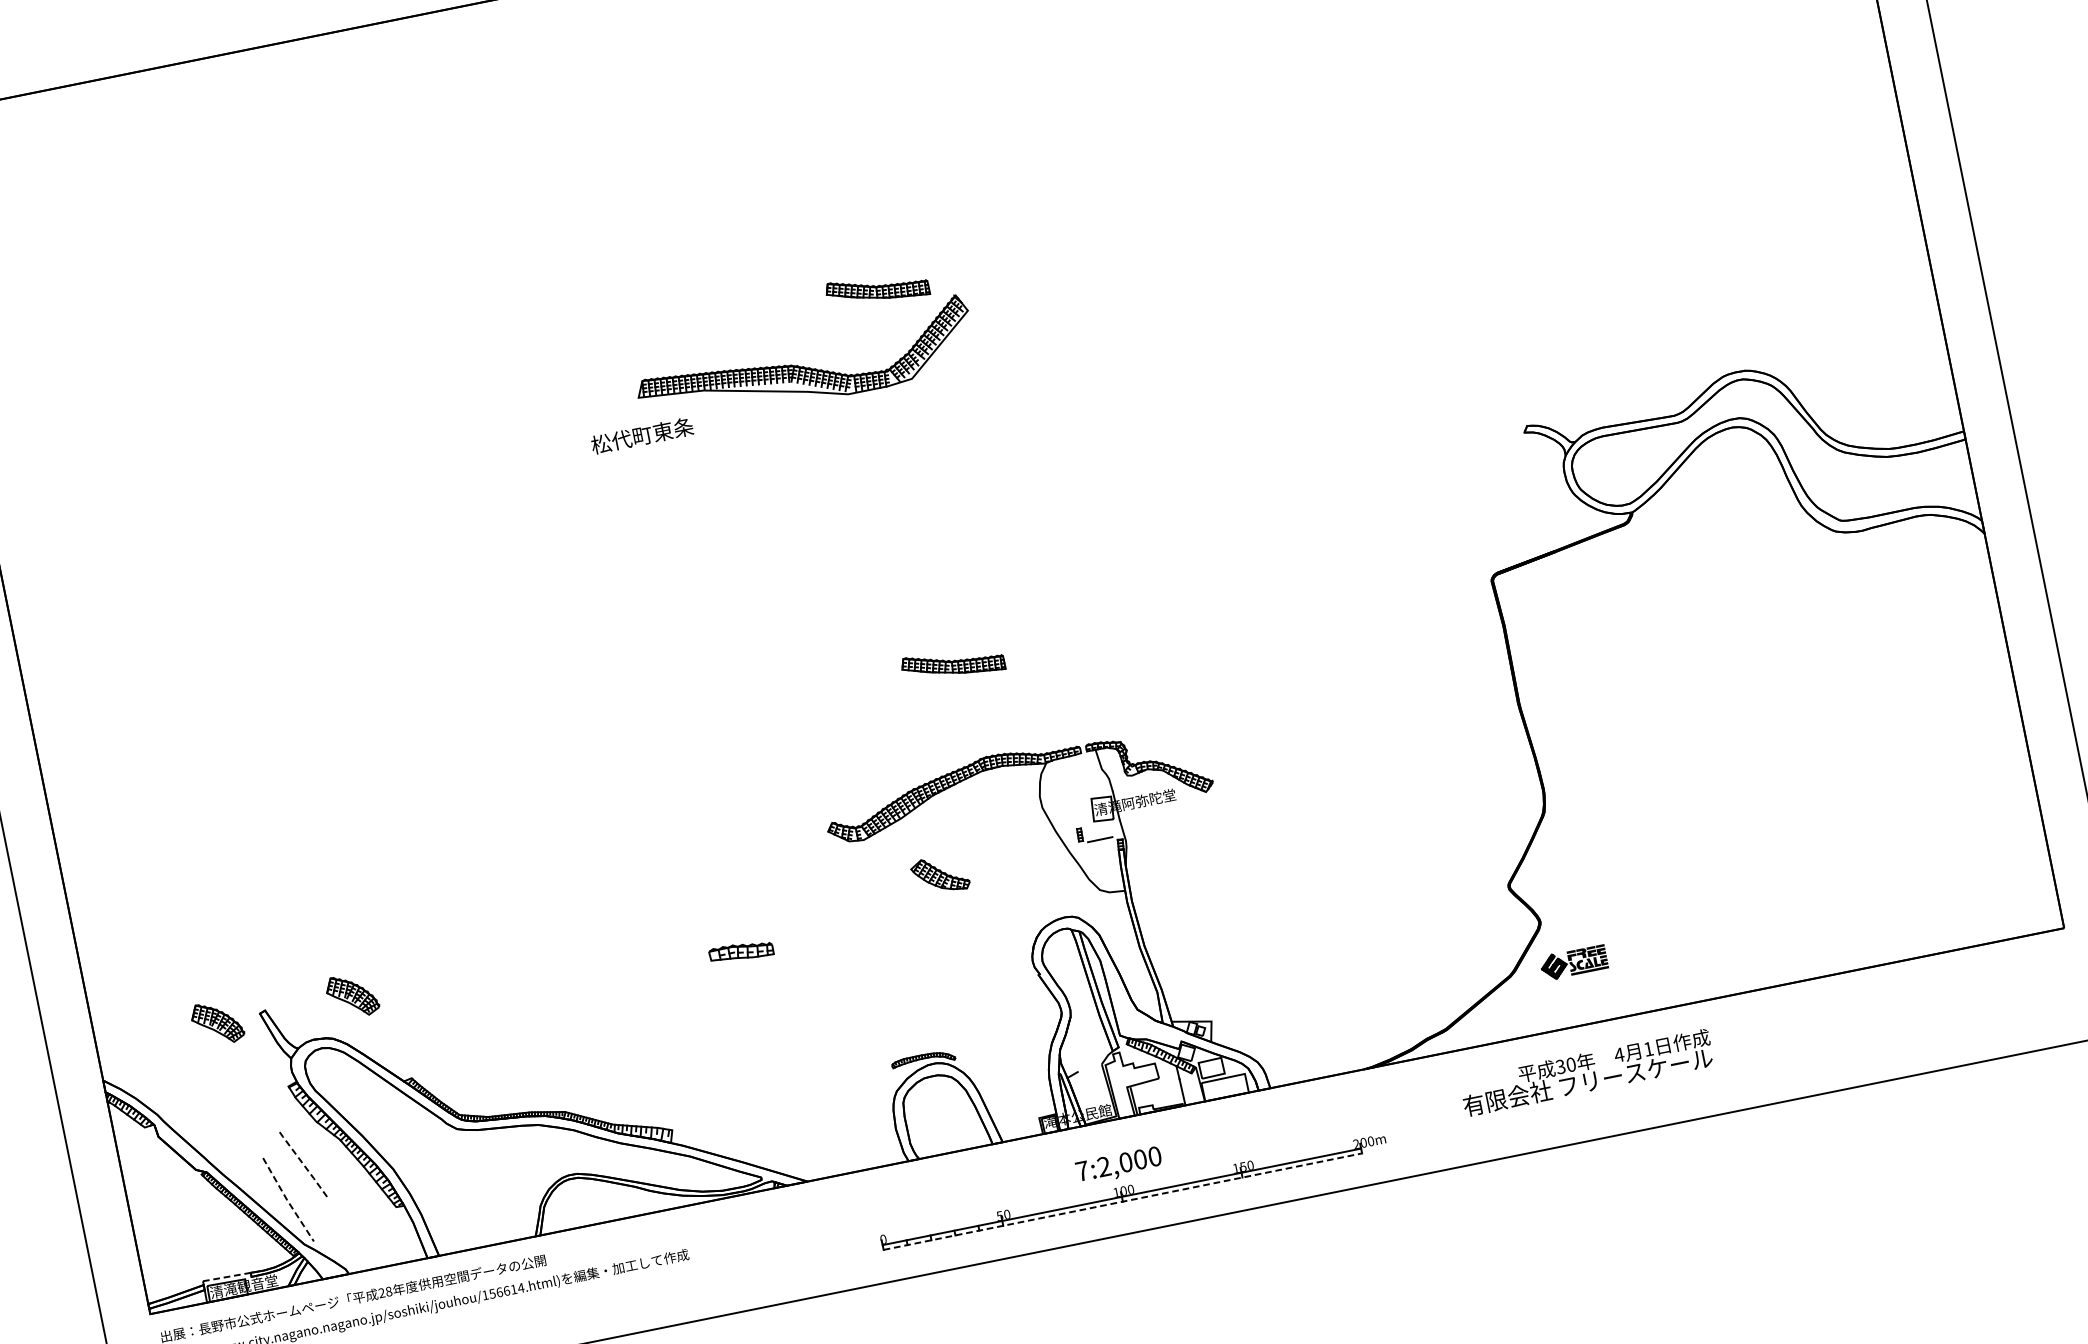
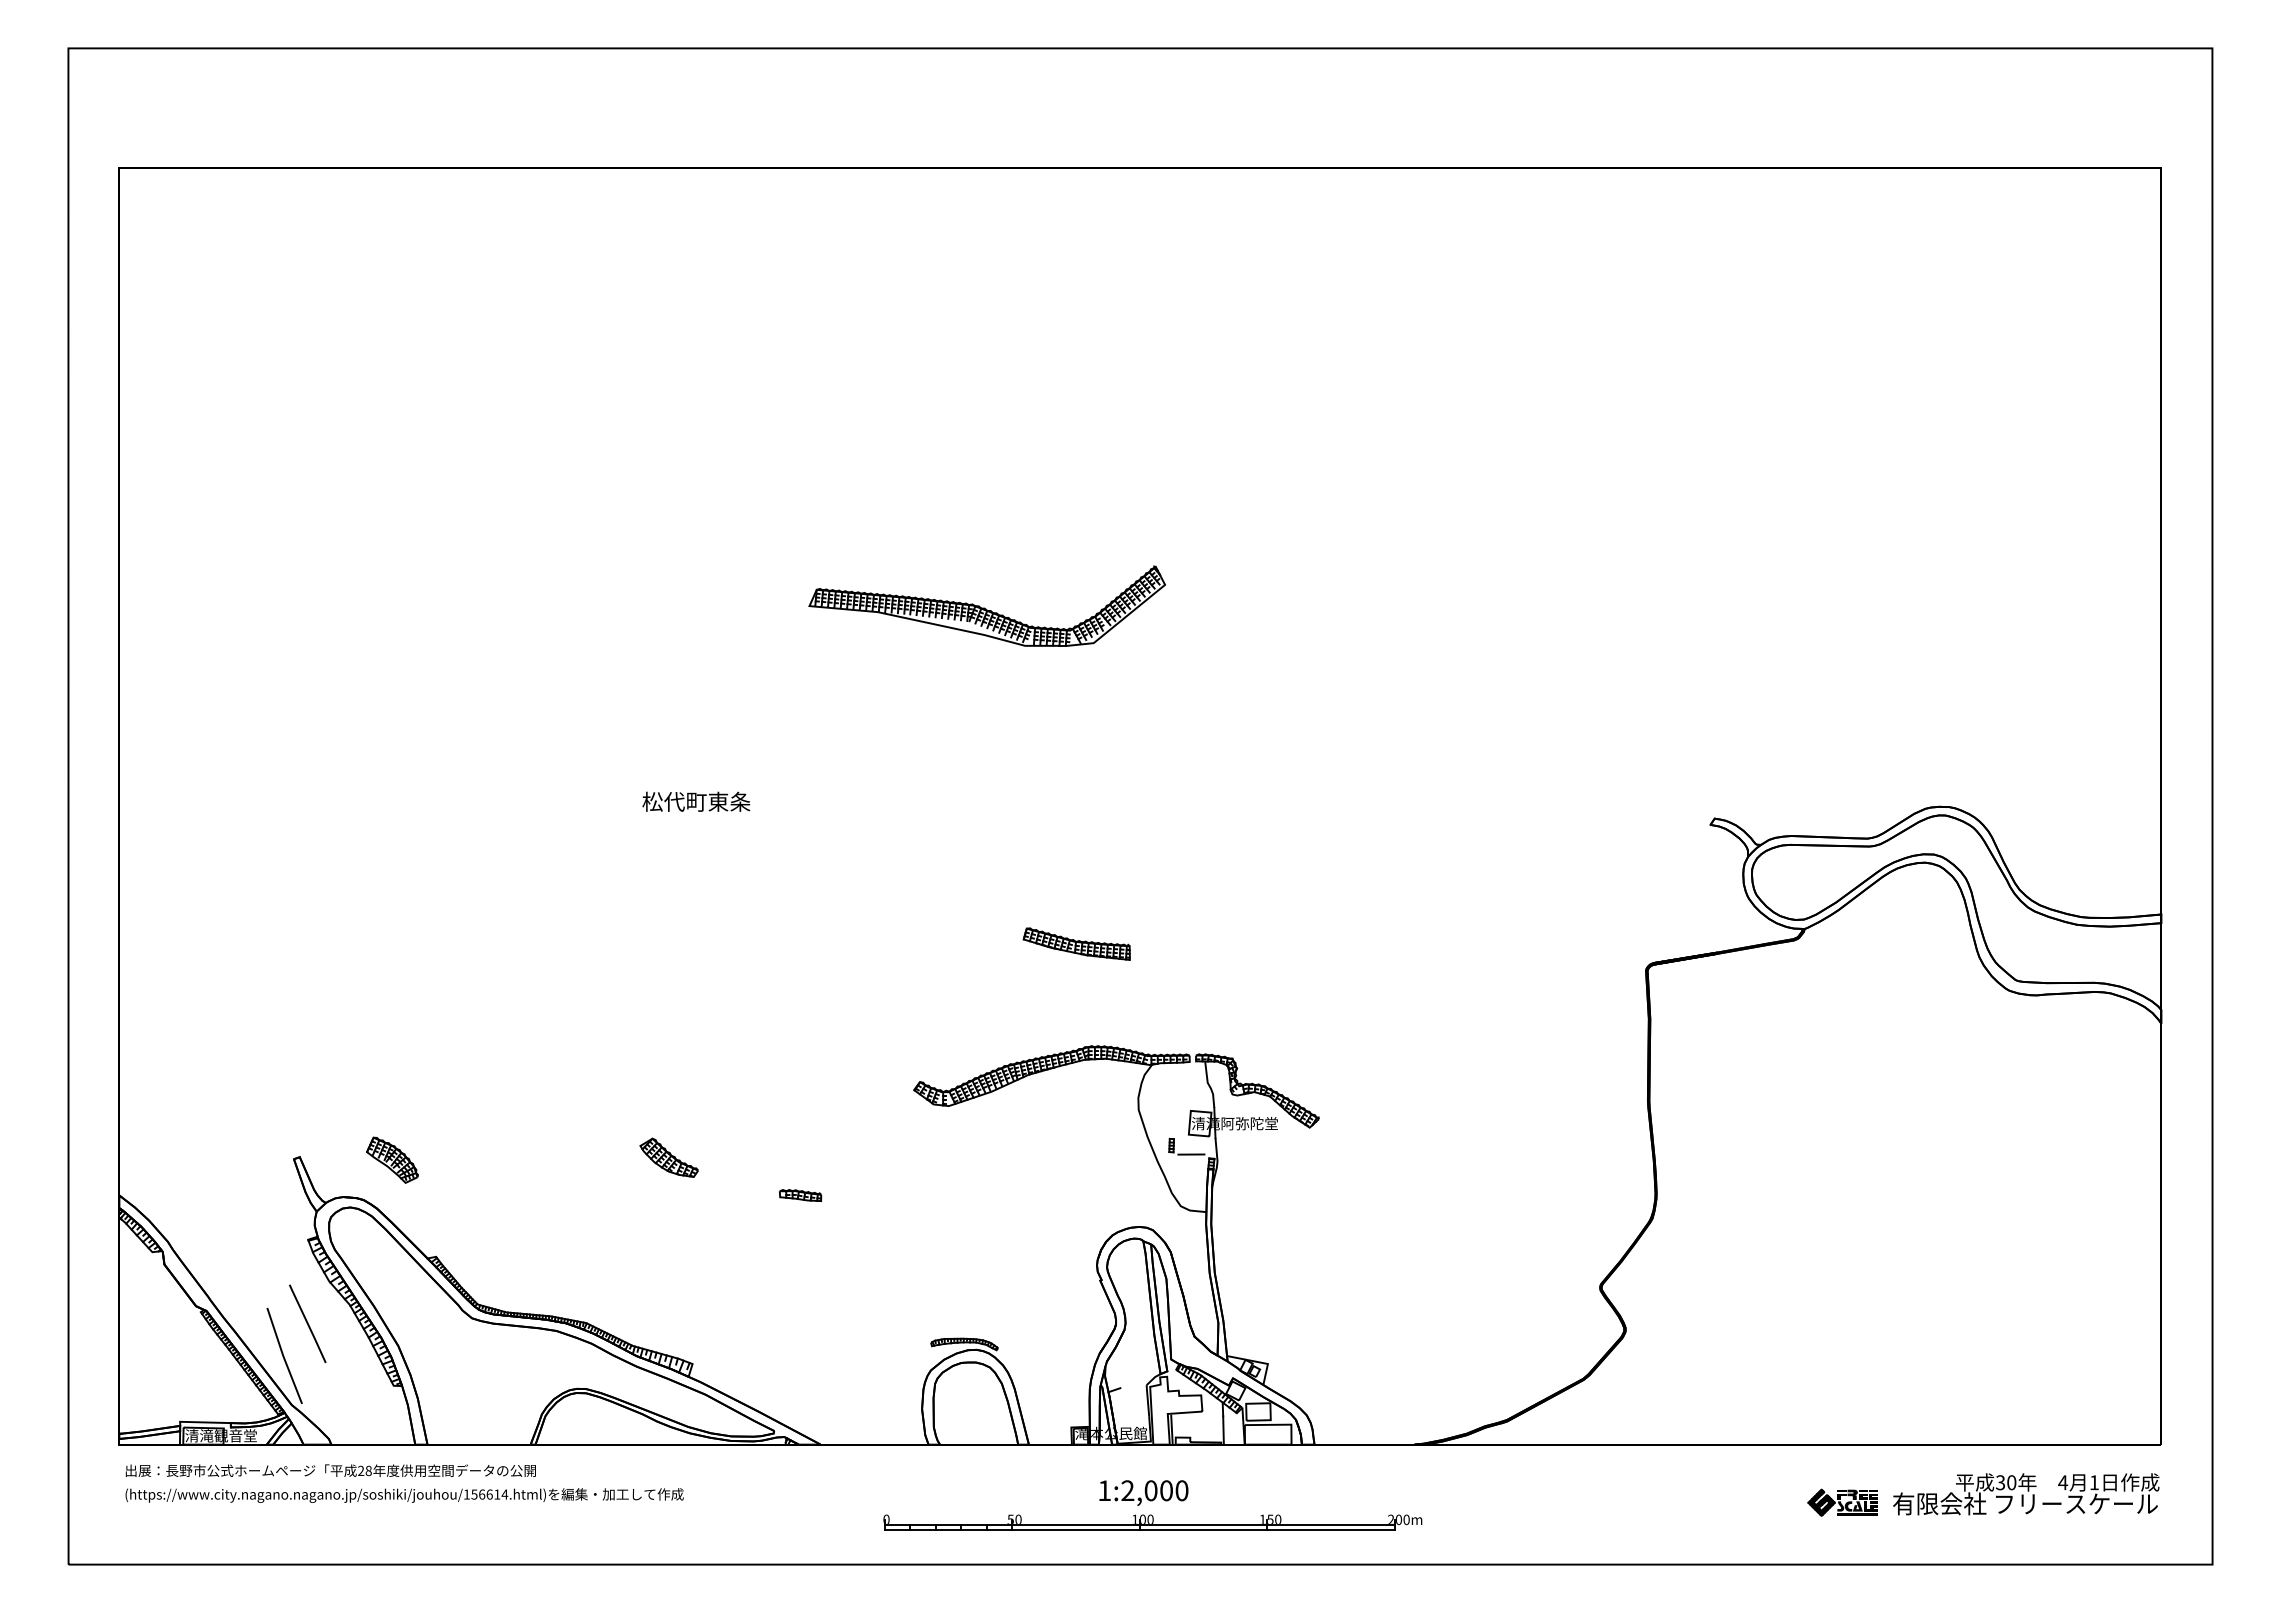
part: (877, 288) -> (1076, 543), removed
text: (642, 435) -> (696, 801), moved
part: (939, 874) -> (668, 1157), moved
part: (741, 951) -> (800, 1195), size x0.62
part: (1573, 962) -> (1842, 1502), moved
part: (217, 1022) -> (248, 1159), removed
text: (1587, 1073) -> (2026, 1494), moved
line: (303, 1165) -> (307, 1324), dashed -> solid
text: (1082, 1170) -> (1104, 1490), 7:2,000 -> 1:2,000
line: (287, 1200) -> (283, 1356), dashed -> solid
line: (1123, 1201) -> (1140, 1530), dashed -> solid
line: (227, 1276) -> (206, 1422), dashed -> solid

